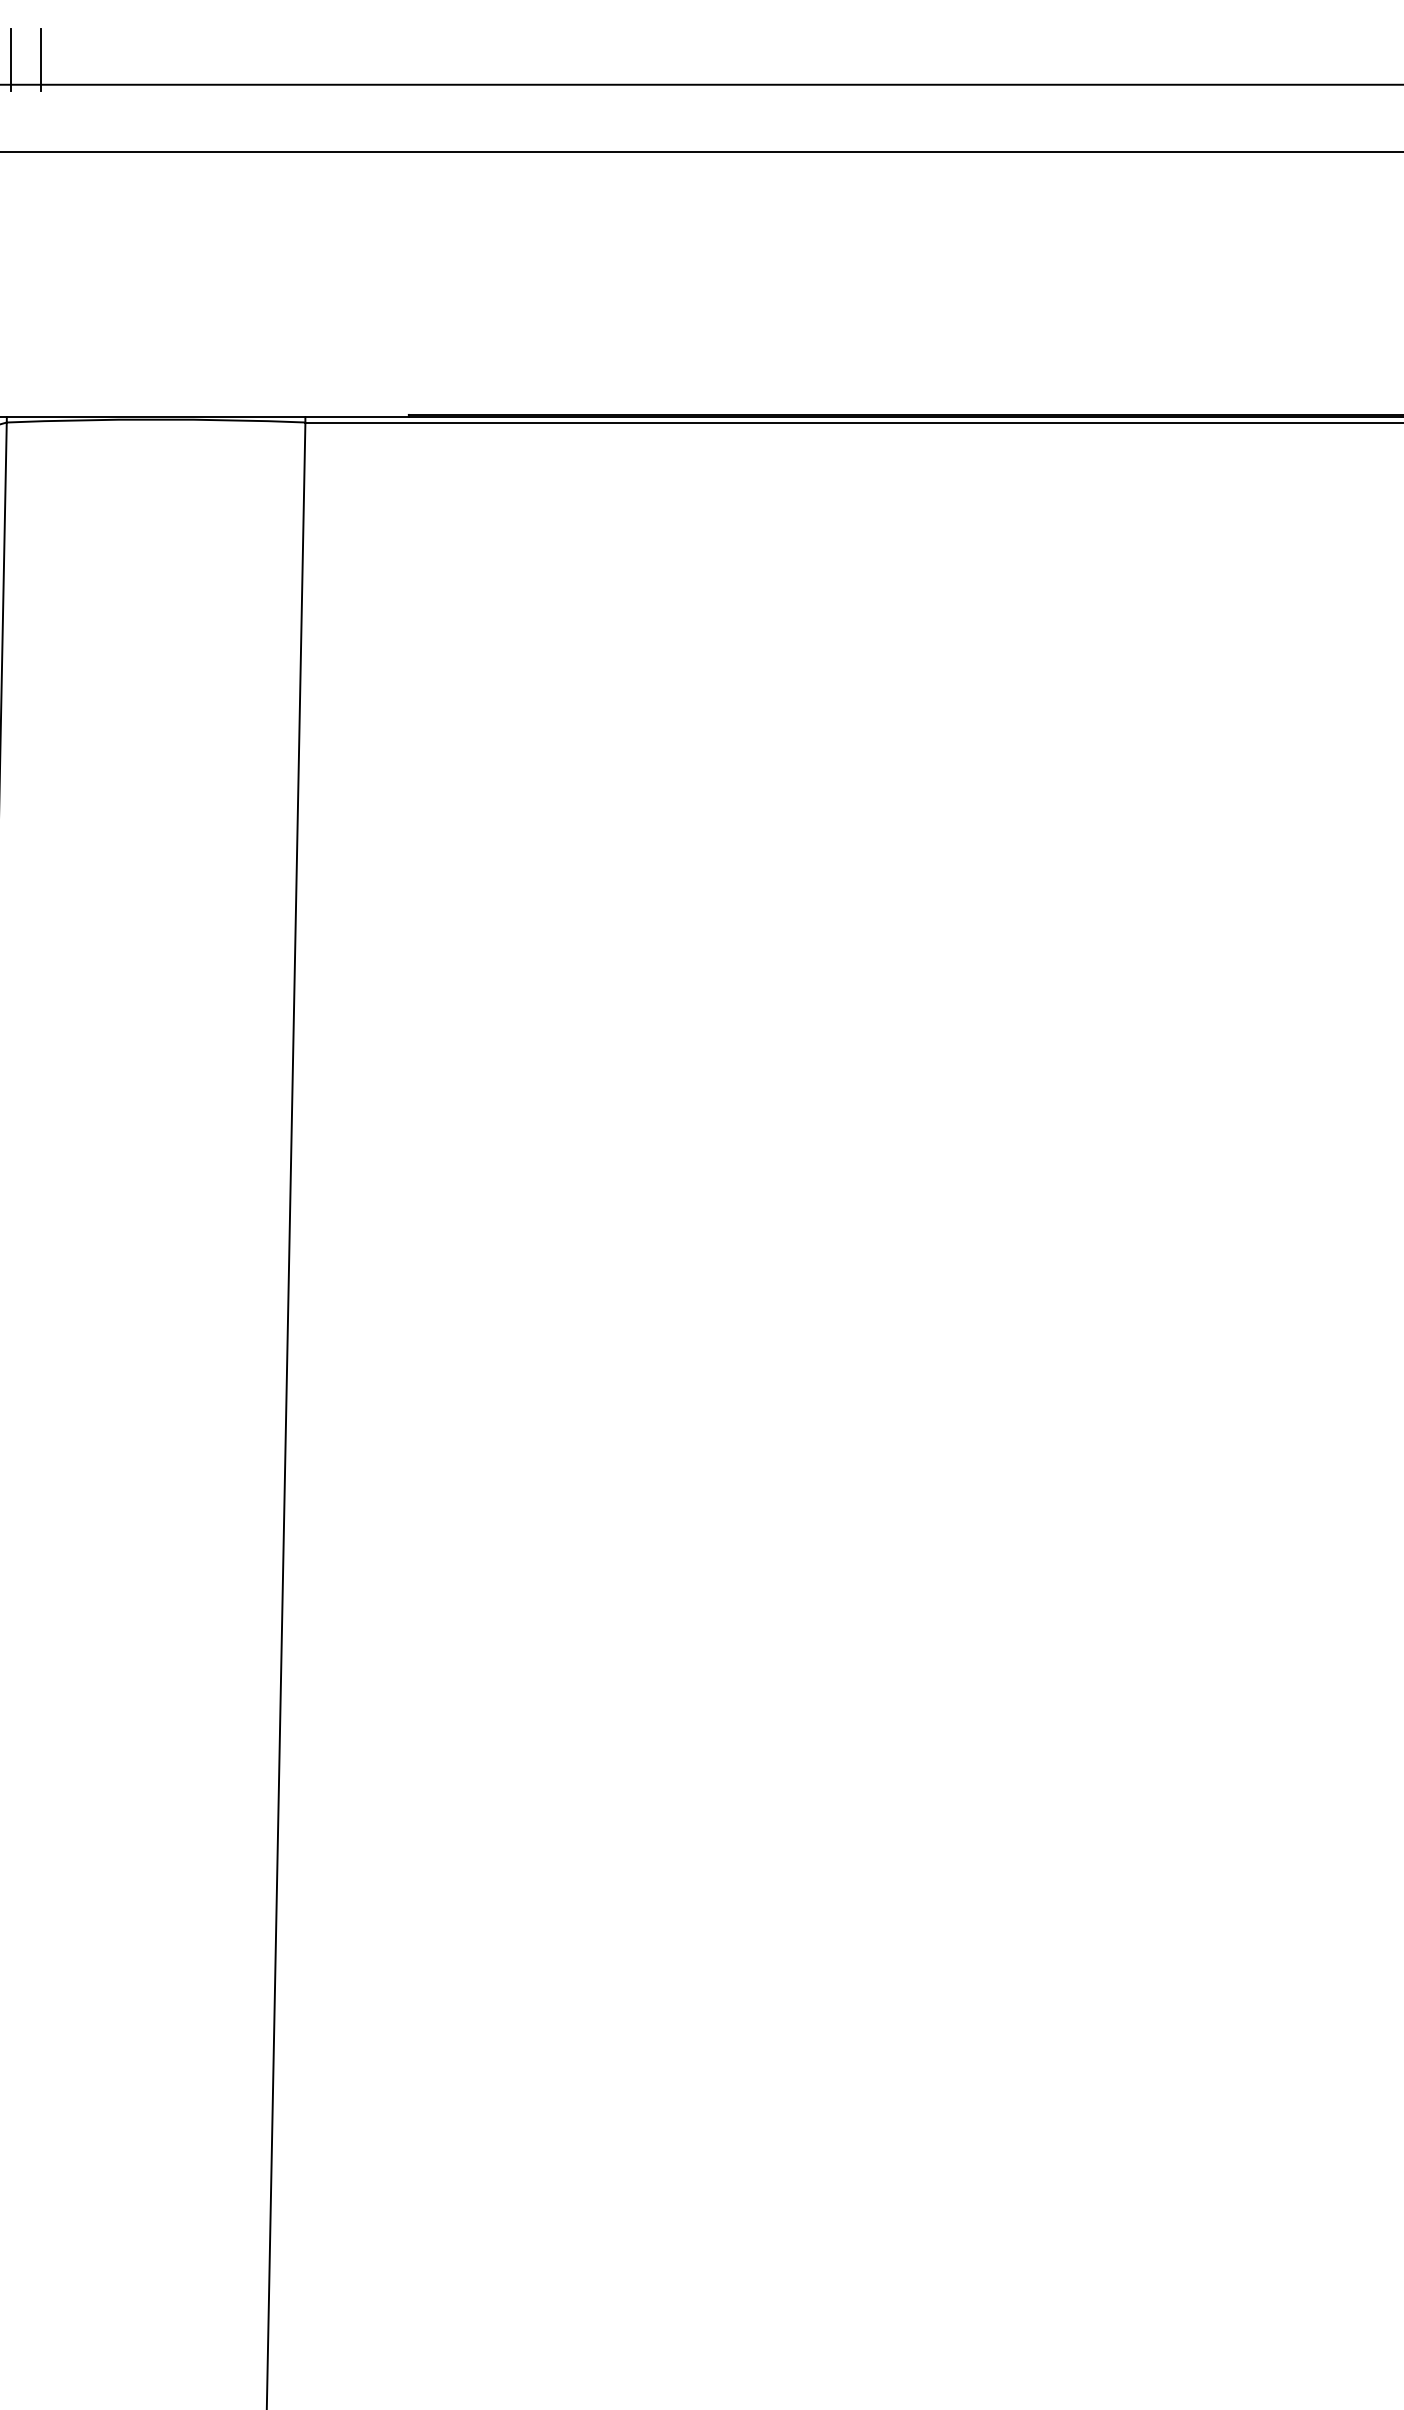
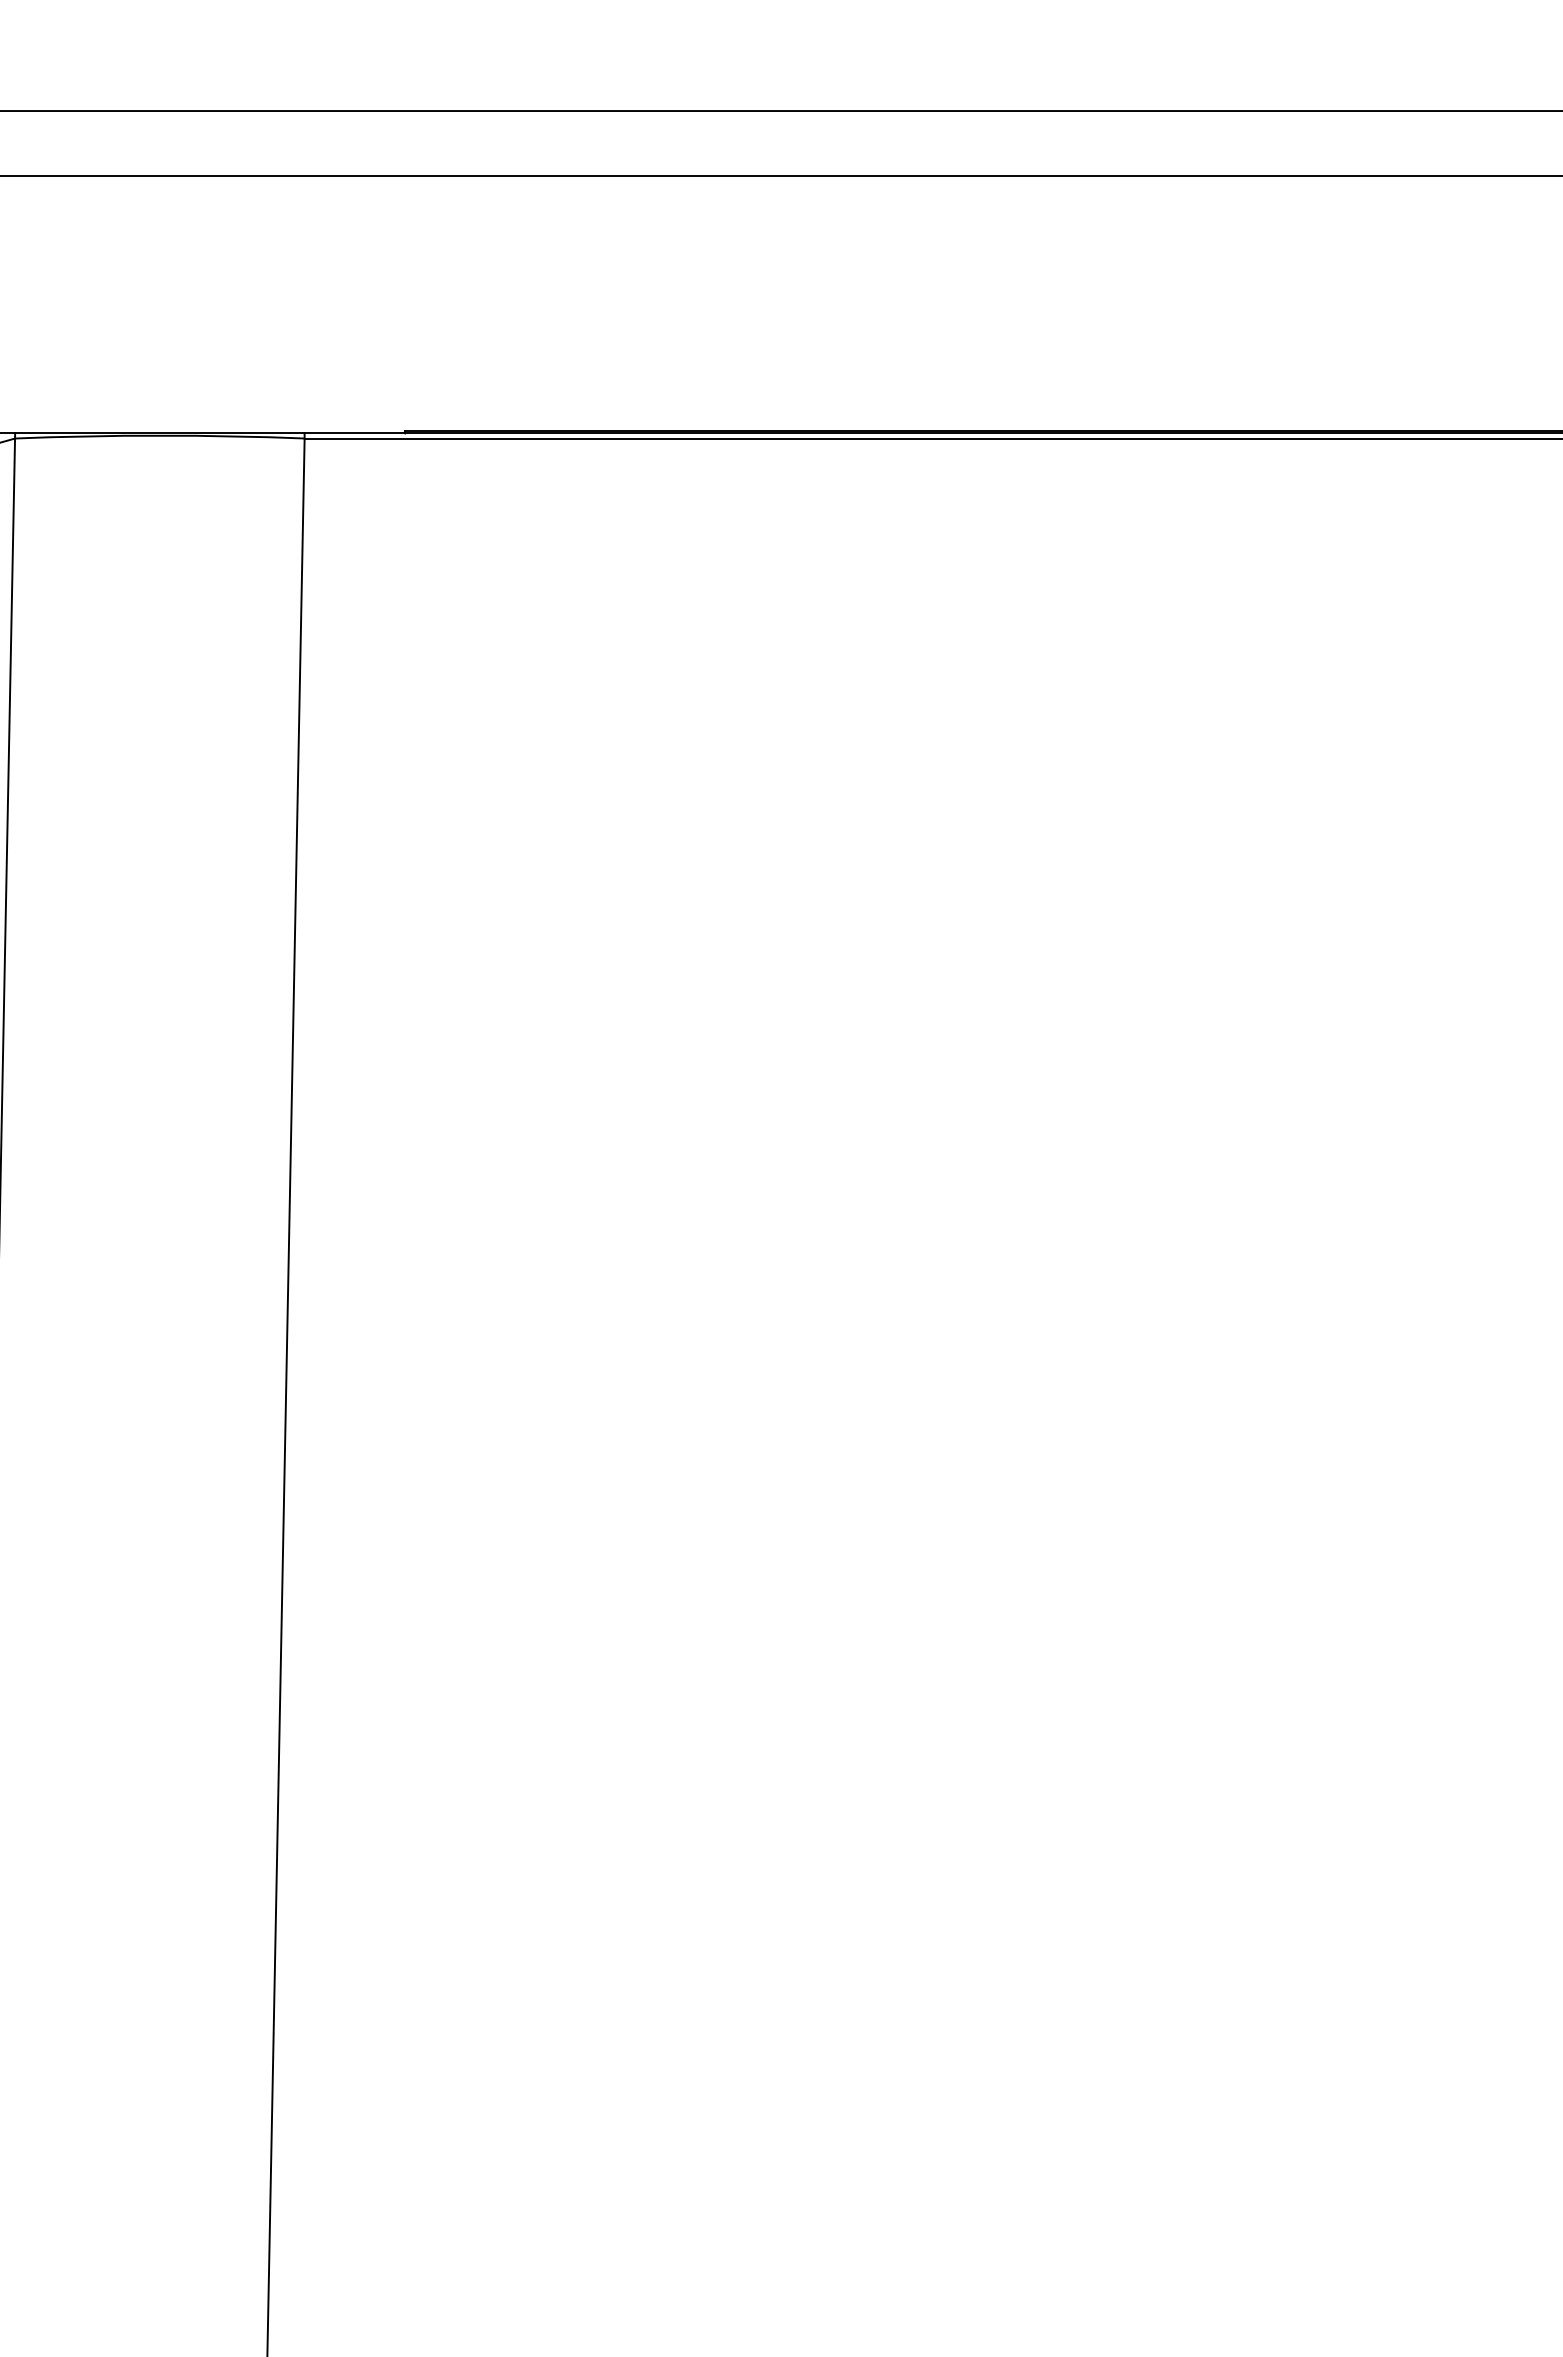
line: (11, 59) -> (19, 86), removed
line: (41, 59) -> (48, 86), removed

